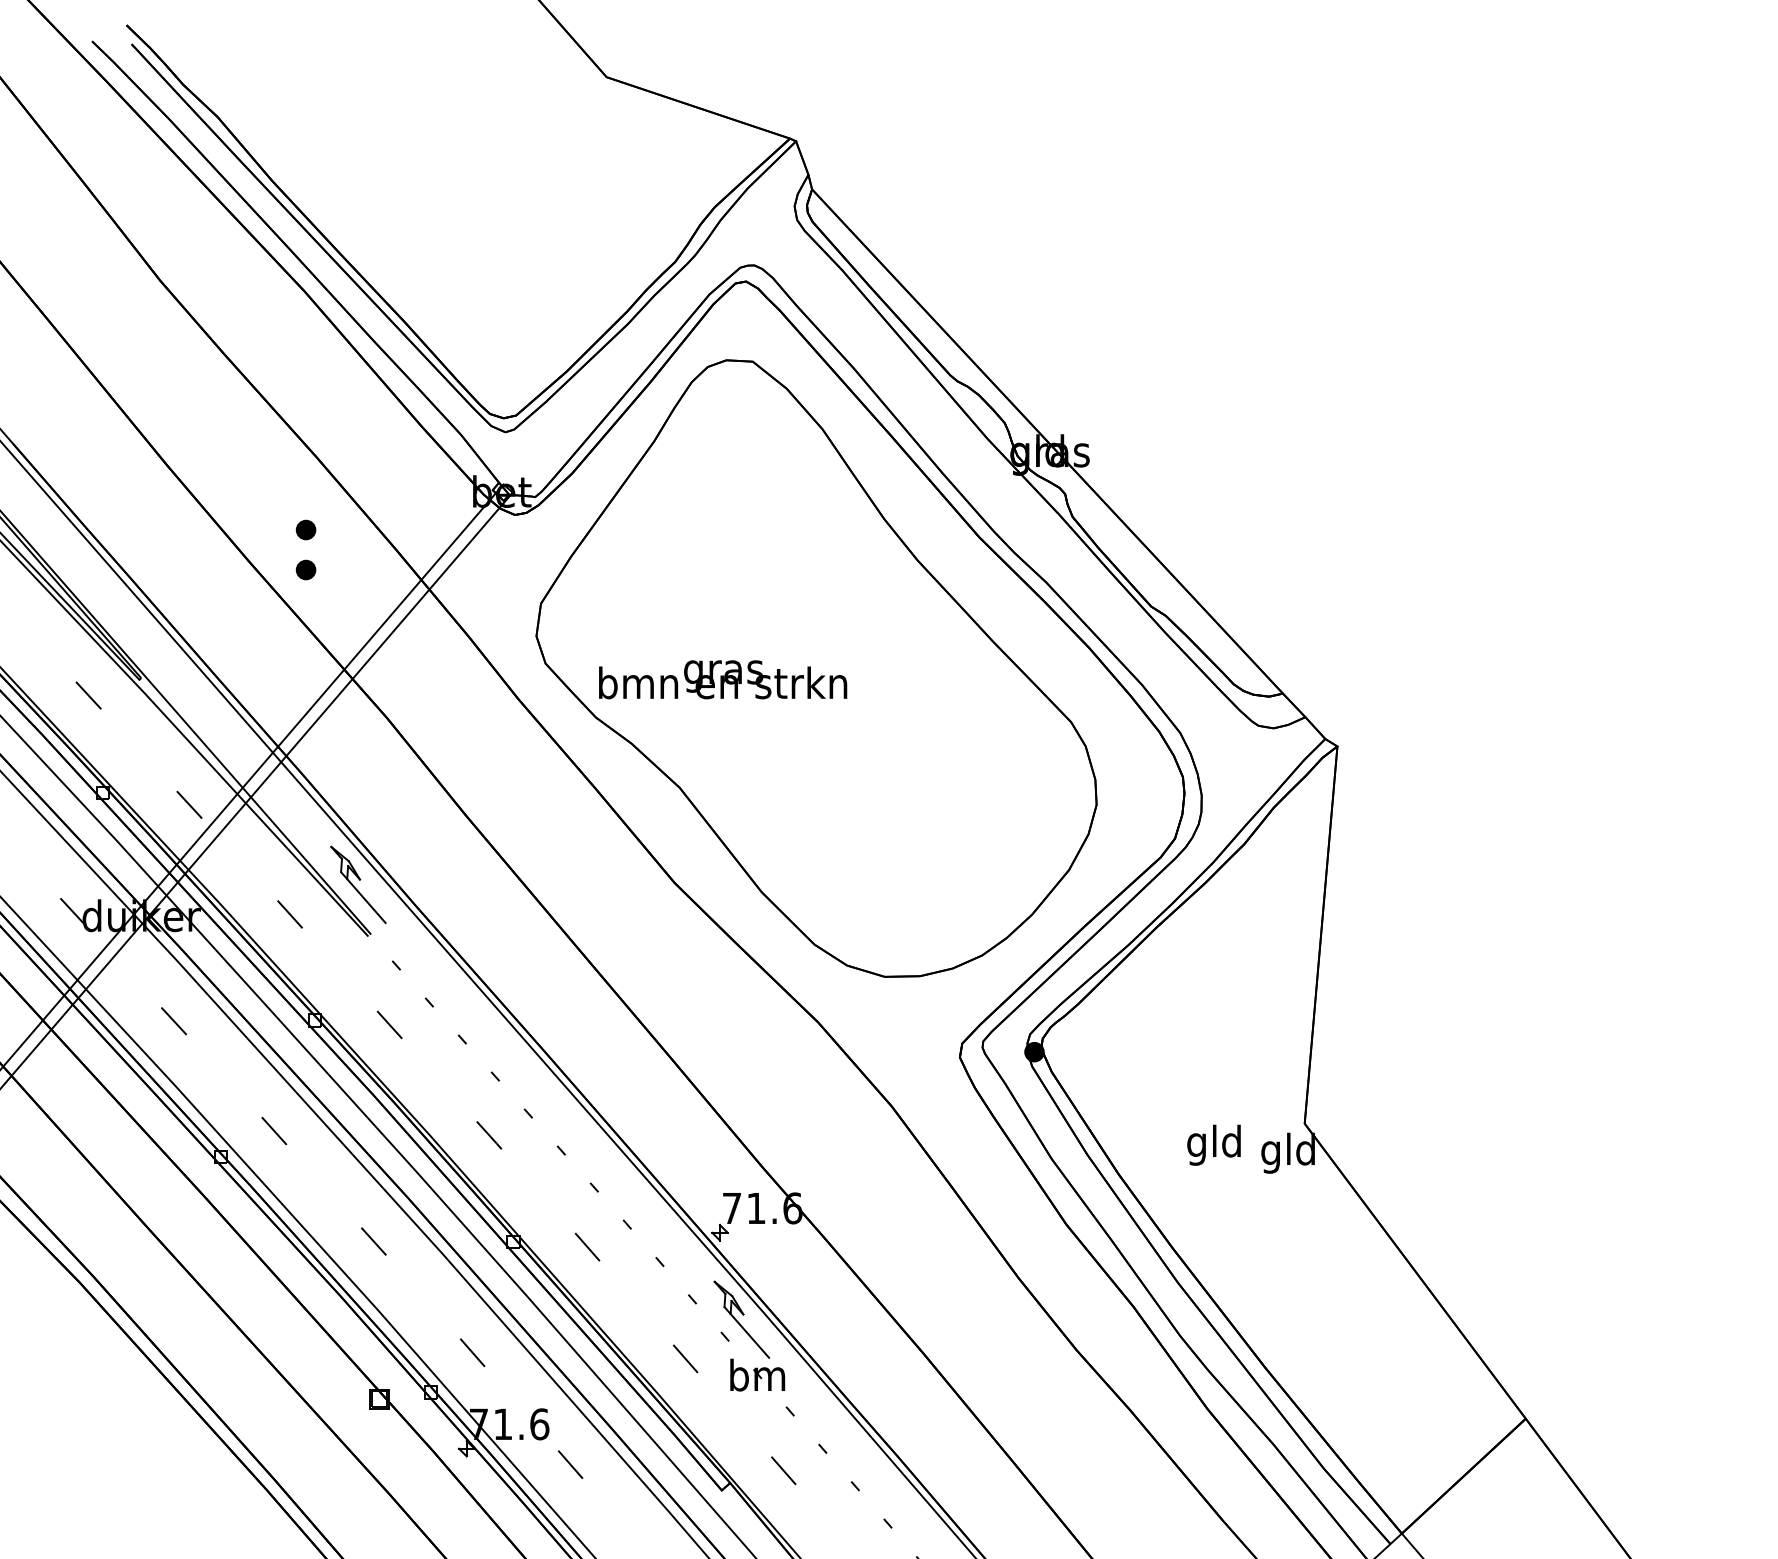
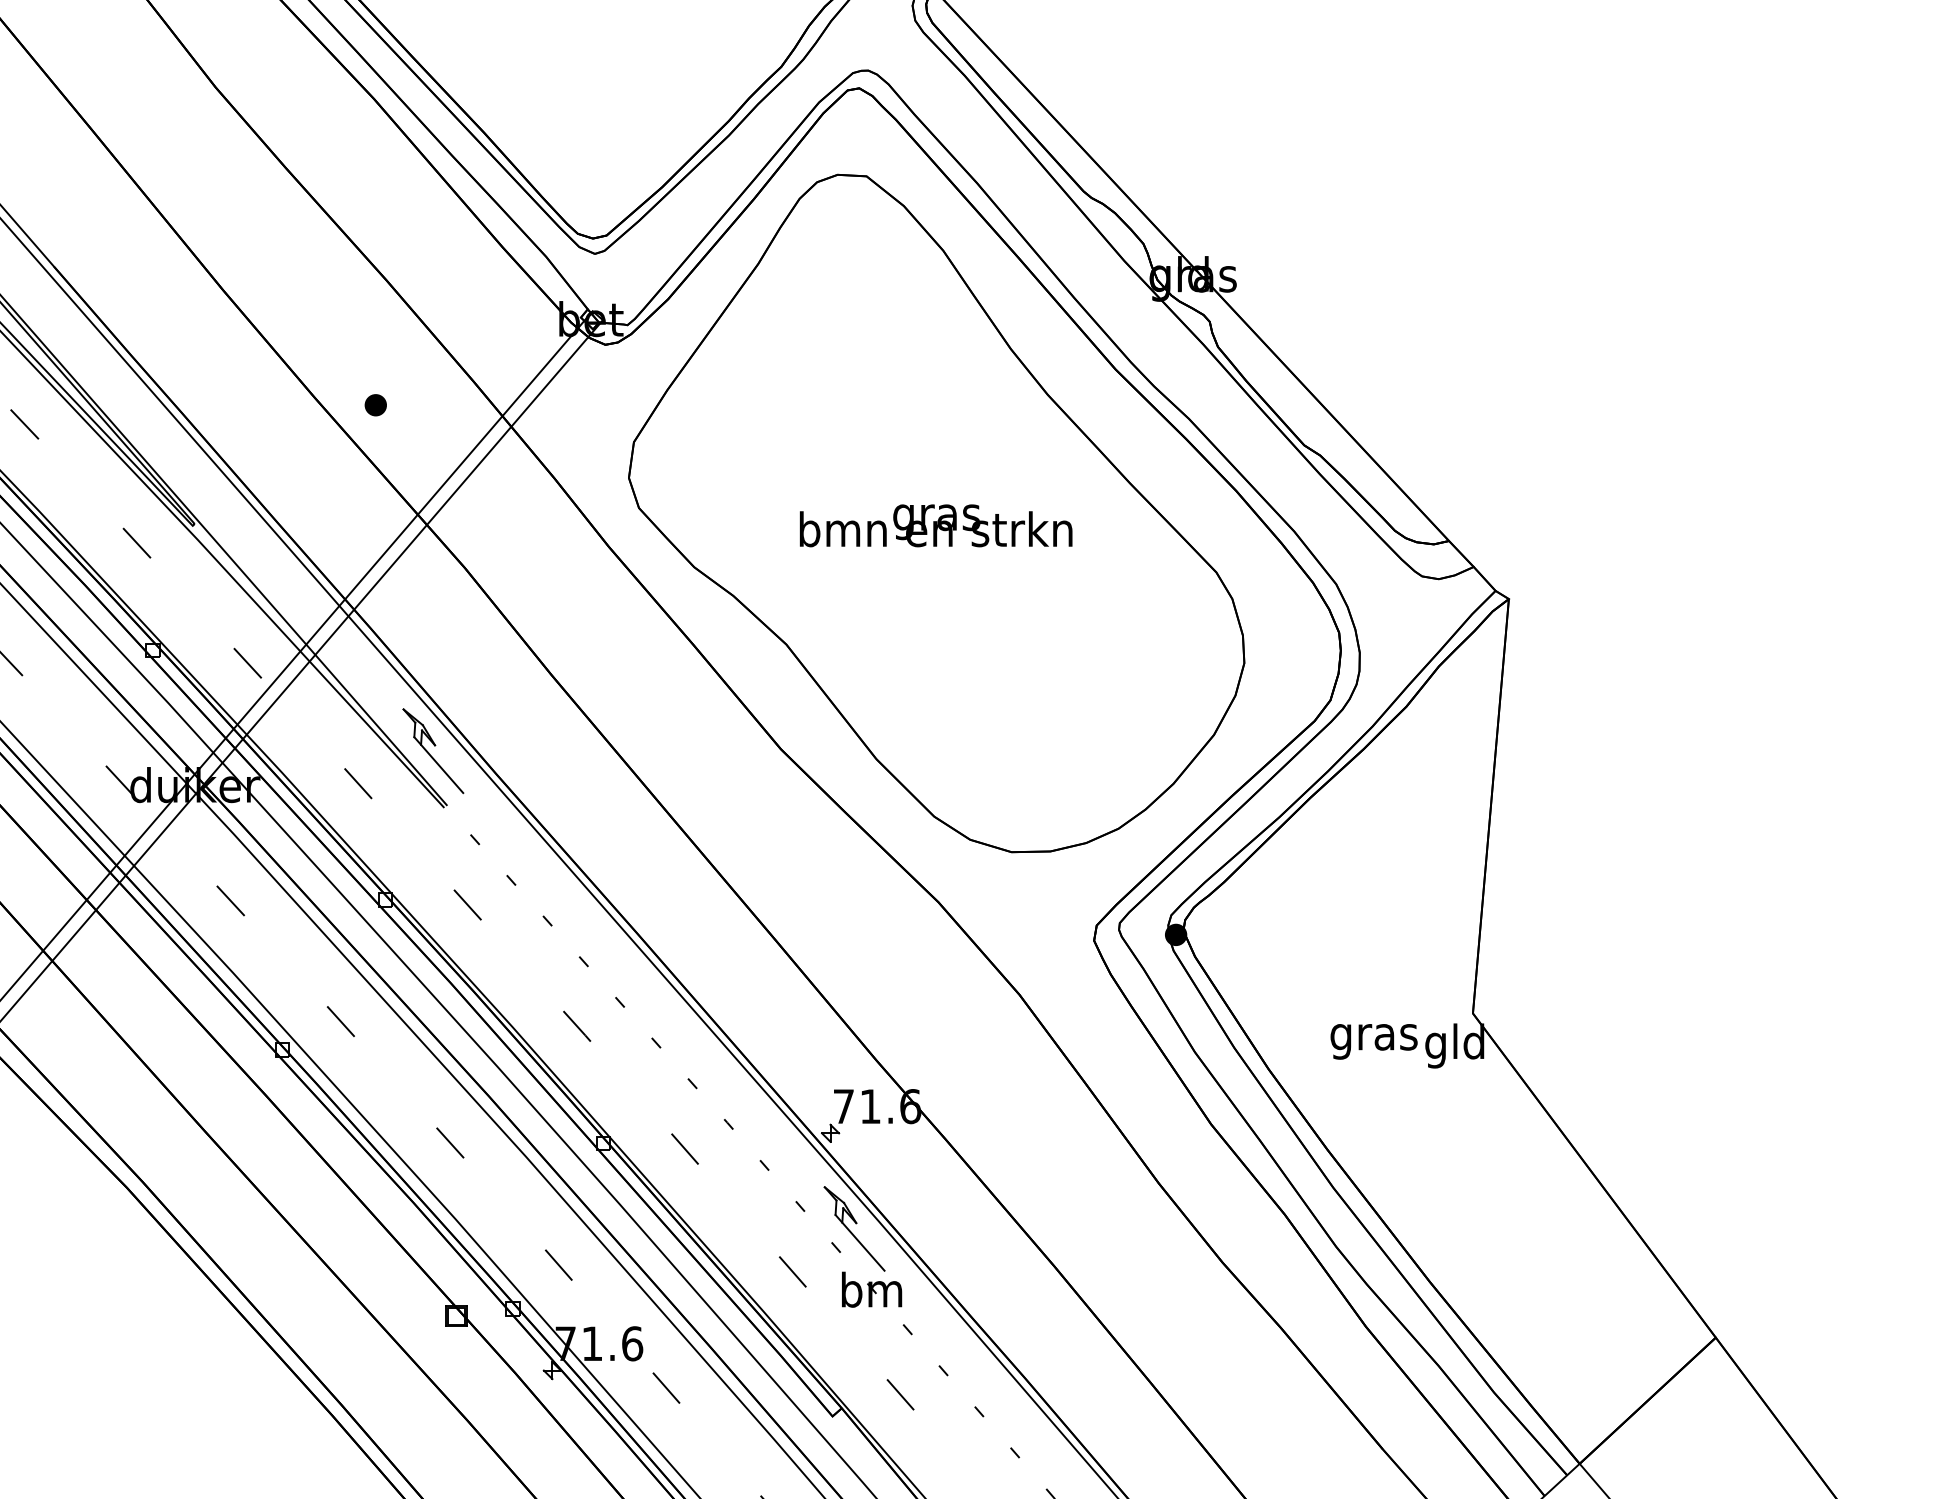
part: (305, 529) -> (375, 360), removed
text: (723, 679) -> (936, 525), moved
text: (1214, 1144) -> (1373, 1036), gld -> gras

